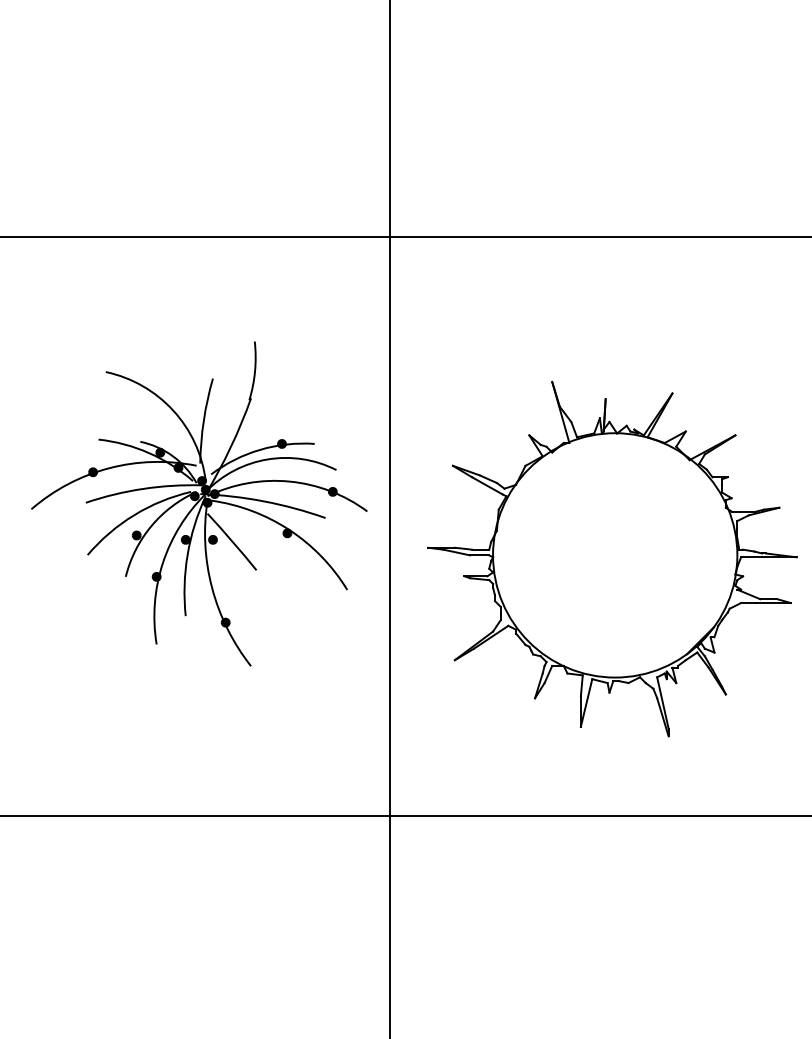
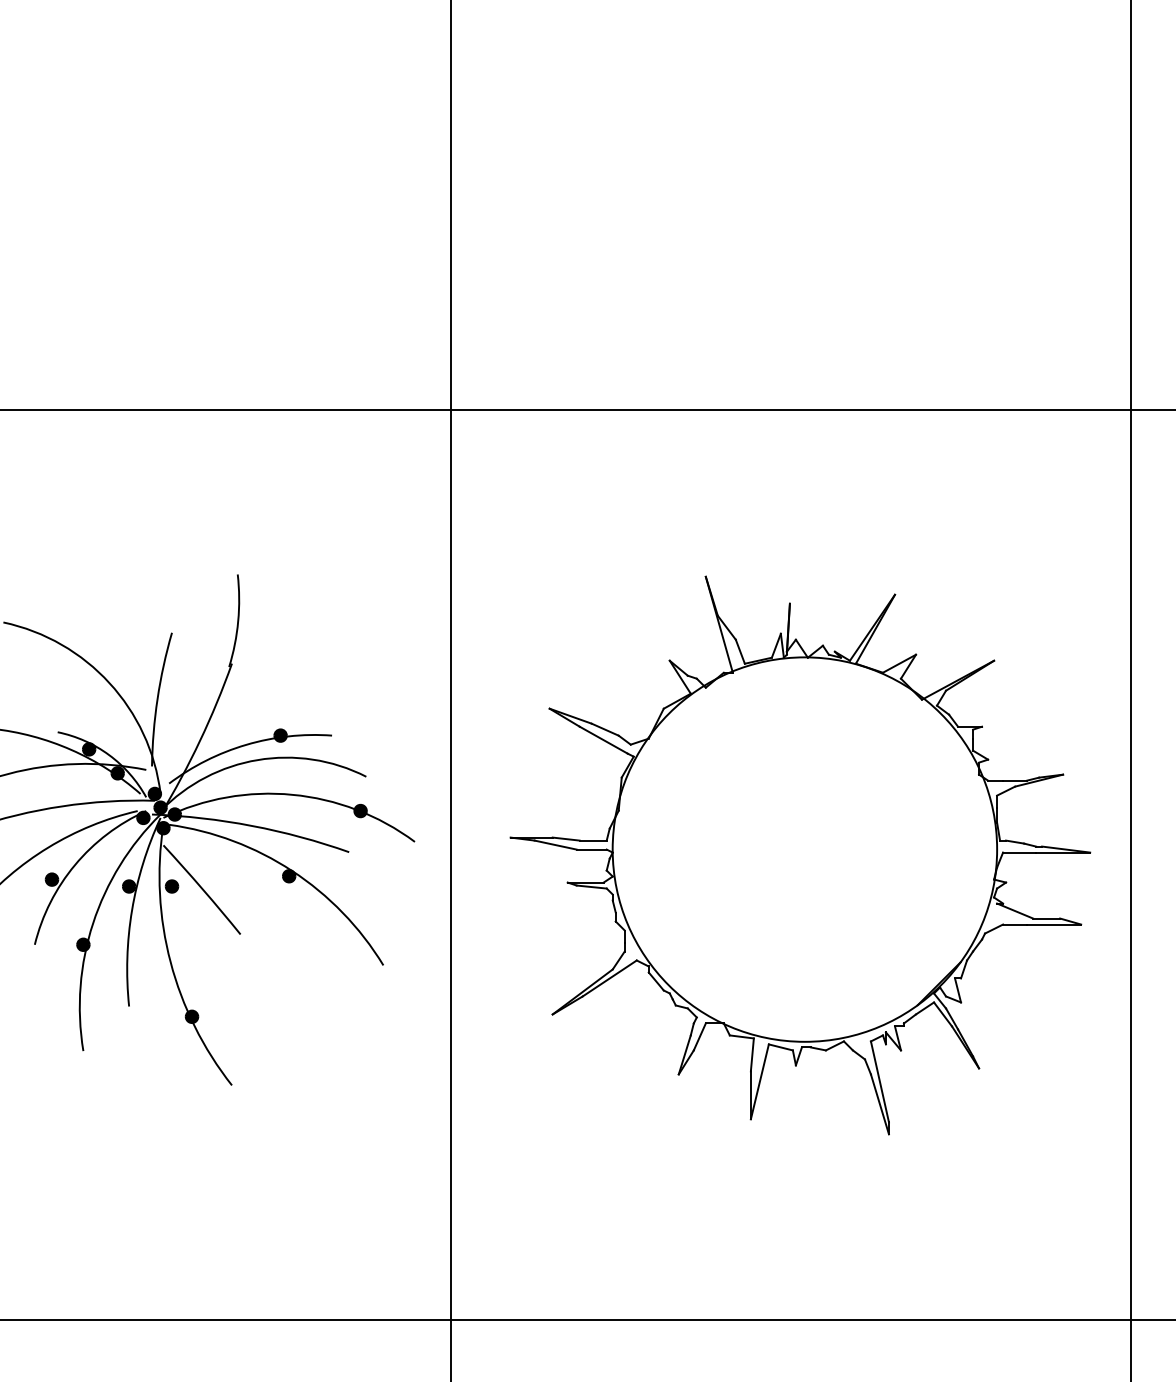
part: (612, 559) -> (800, 856), moved

